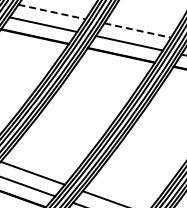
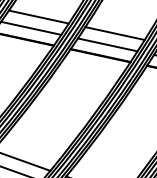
line: (52, 12) -> (39, 17), dashed -> solid
line: (138, 30) -> (115, 33), dashed -> solid

